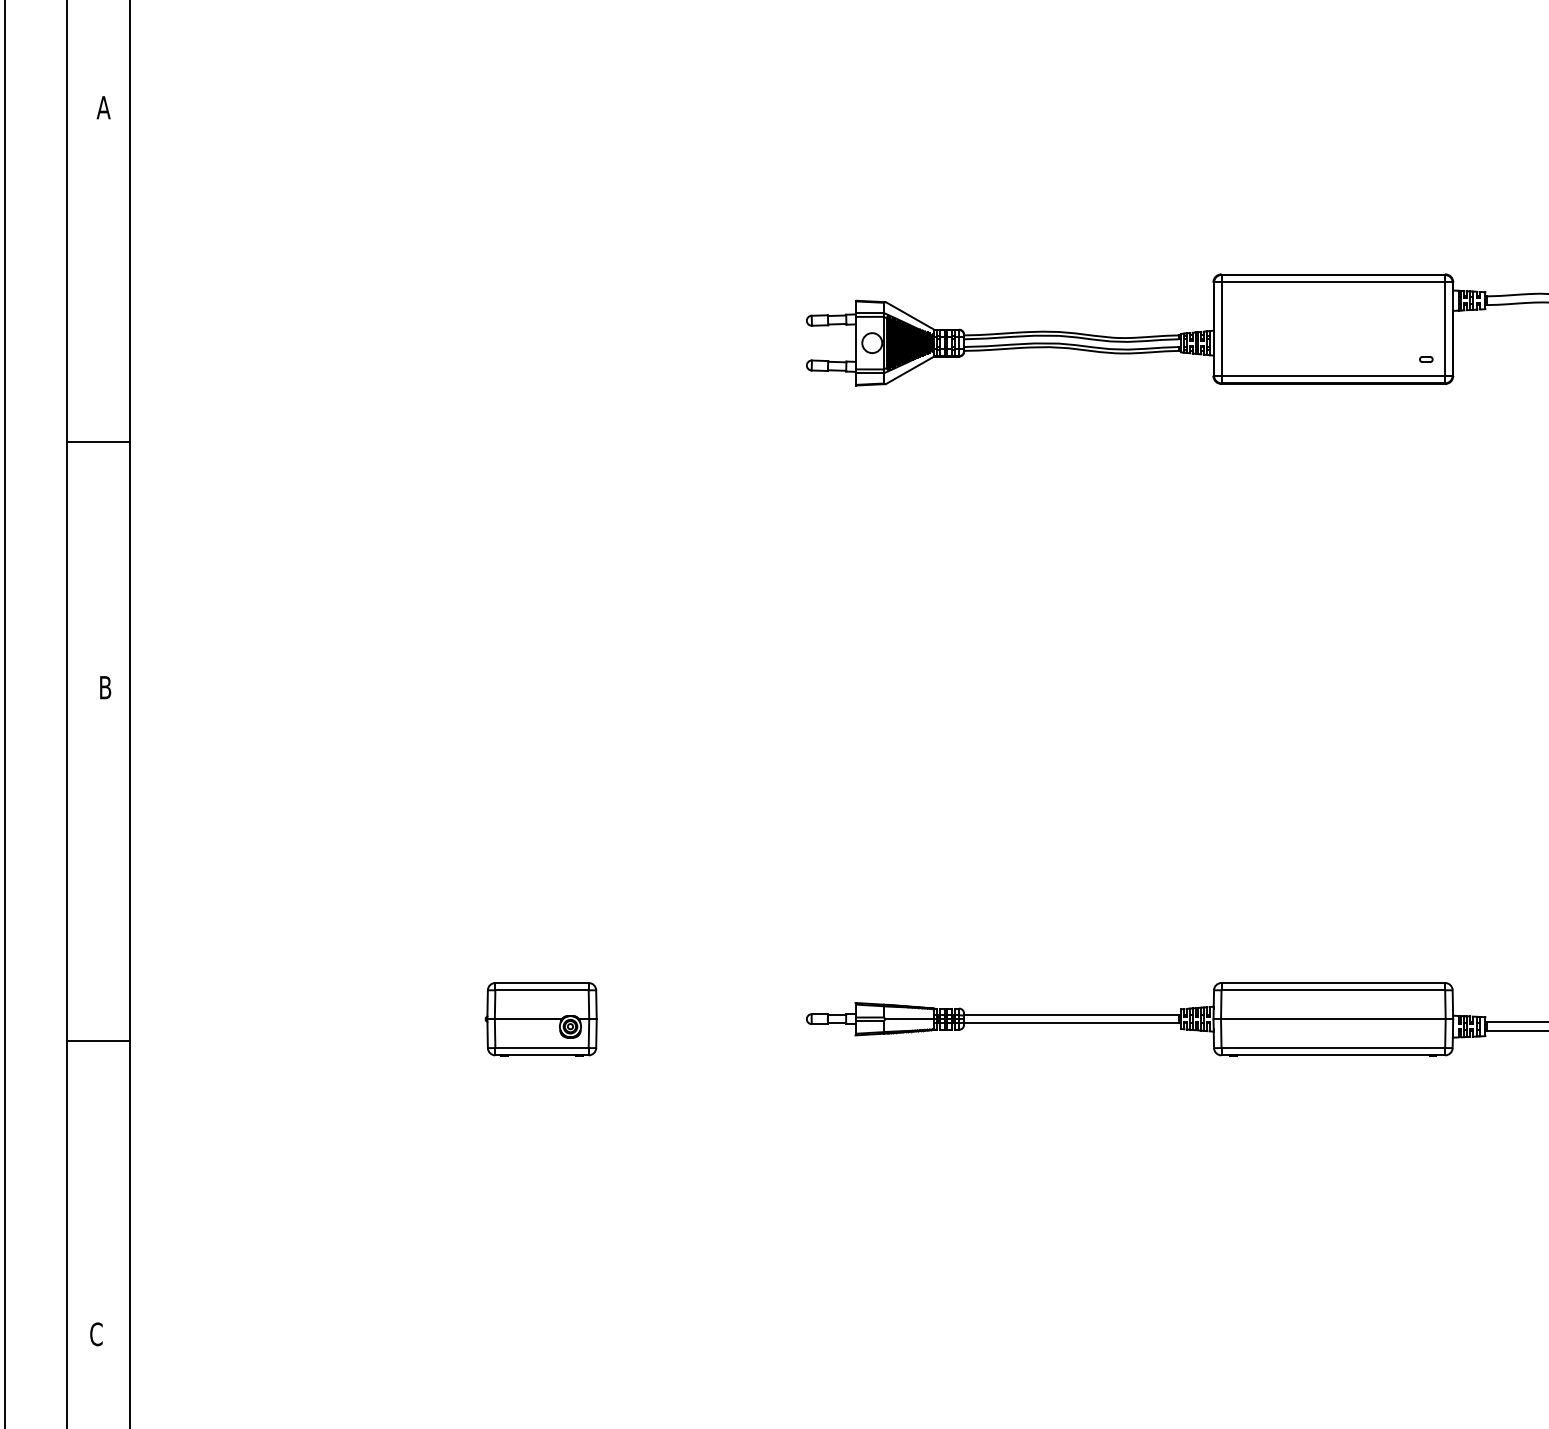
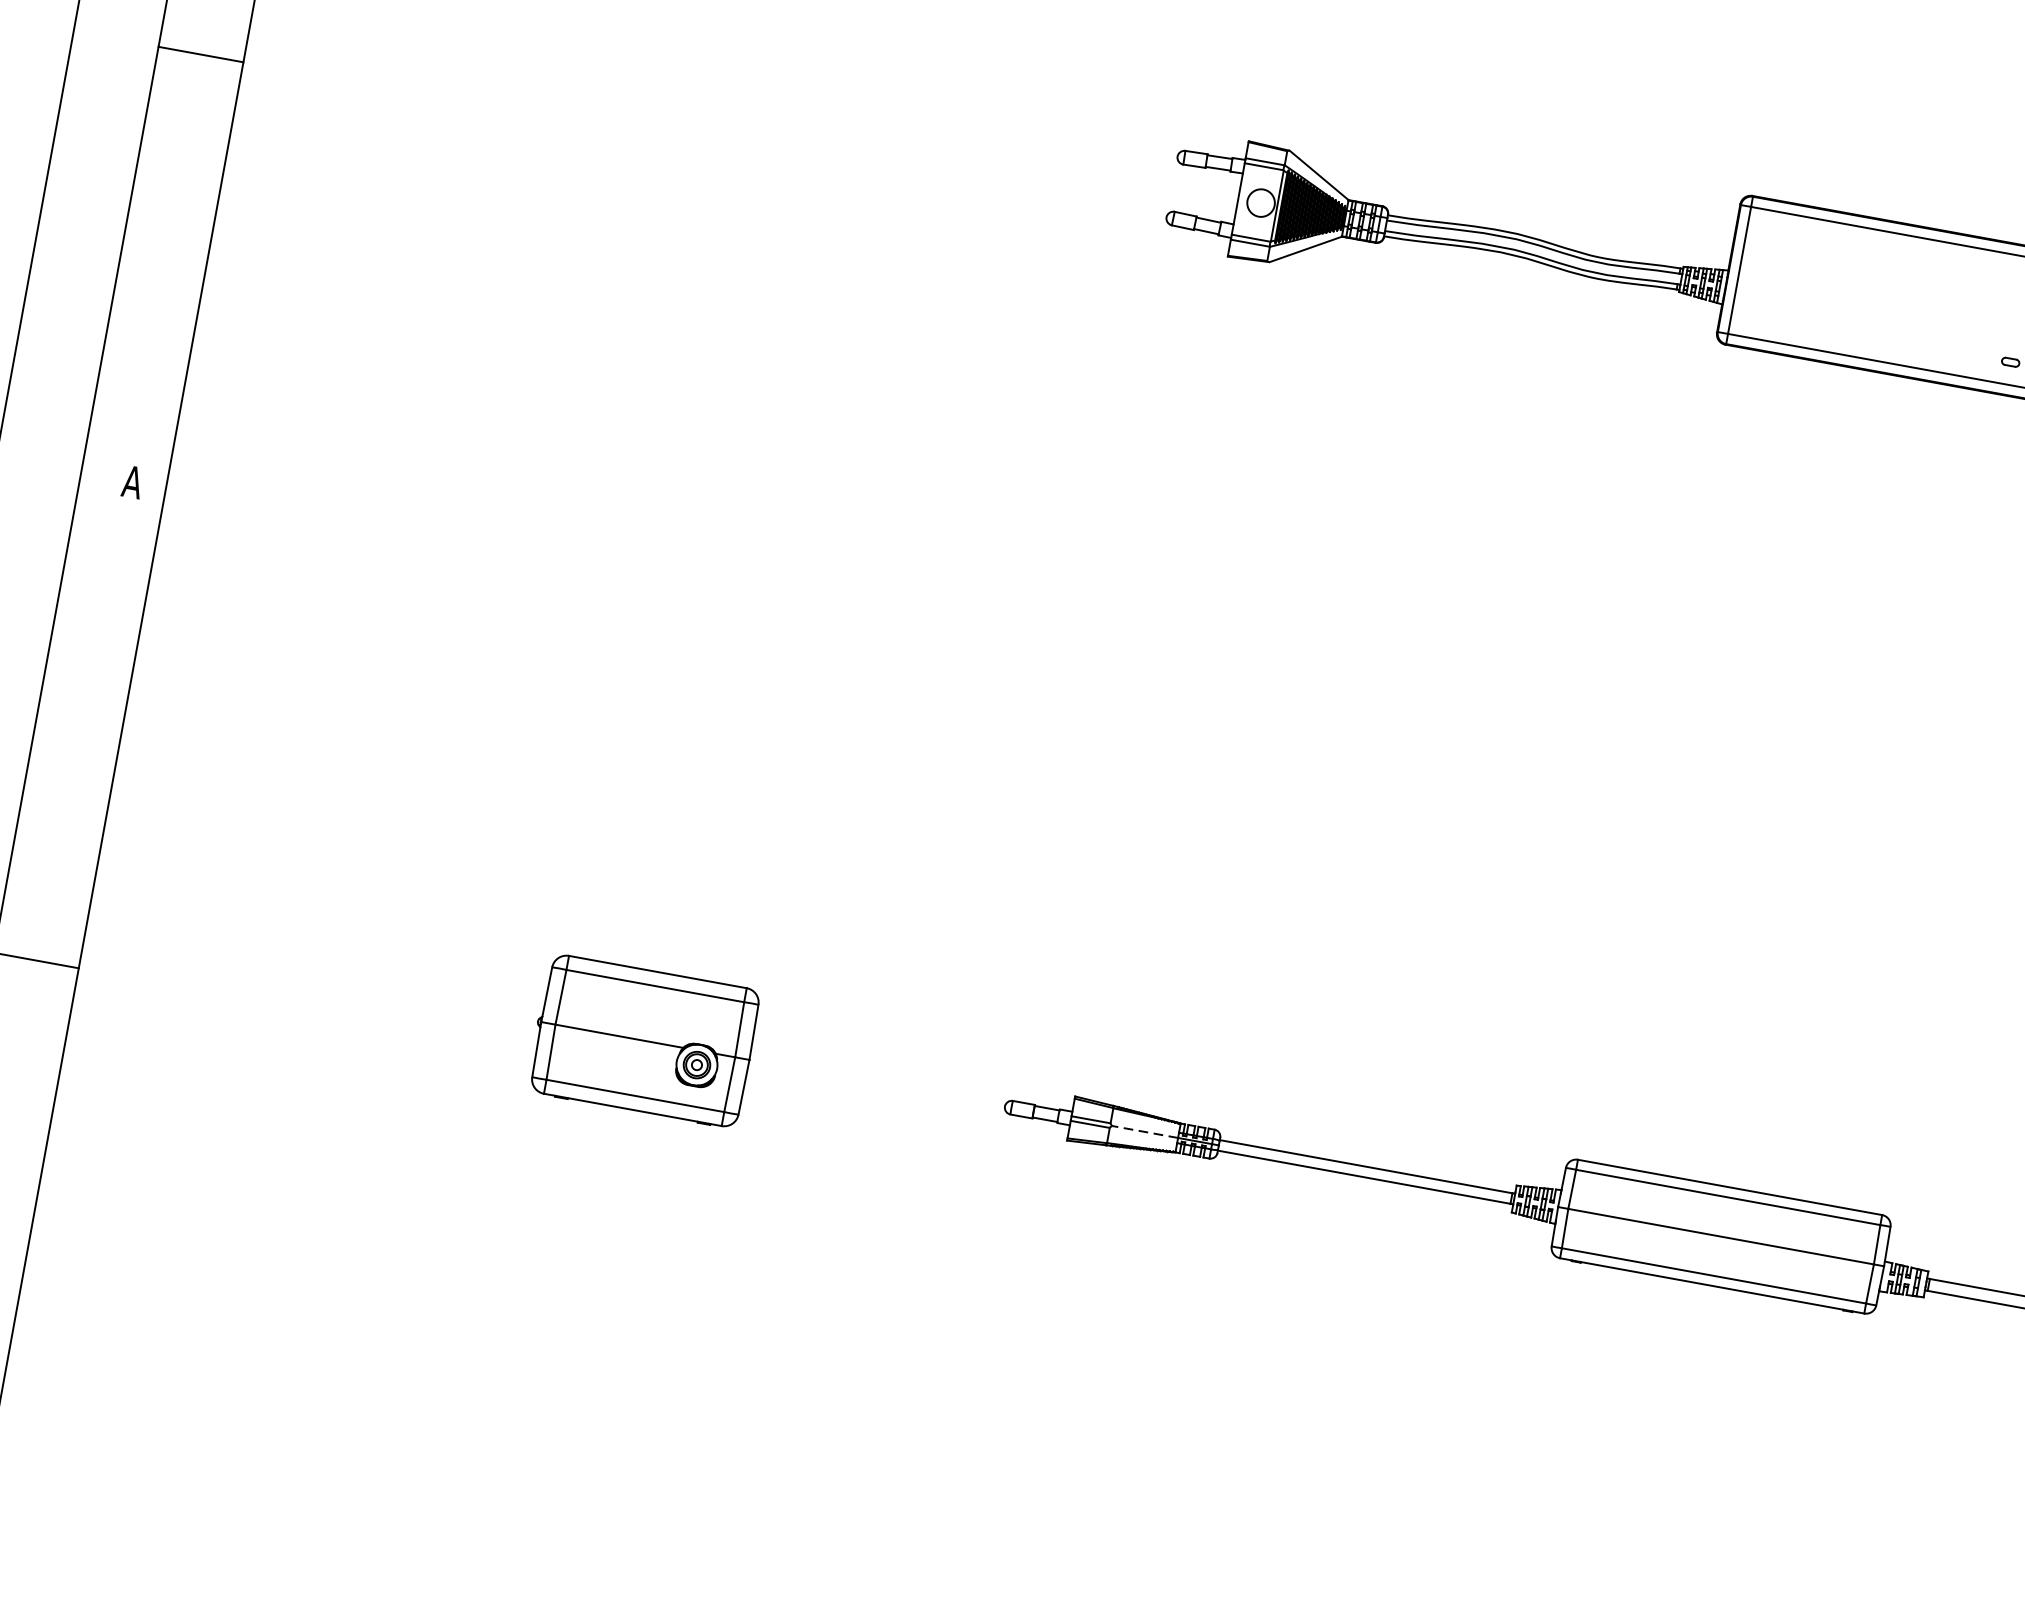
line: (98, 441) -> (200, 54), moved
text: (105, 687) -> (132, 481), B -> A
part: (540, 1019) -> (642, 1041), size x1.4
line: (909, 1019) -> (1144, 1132), solid -> dashed

